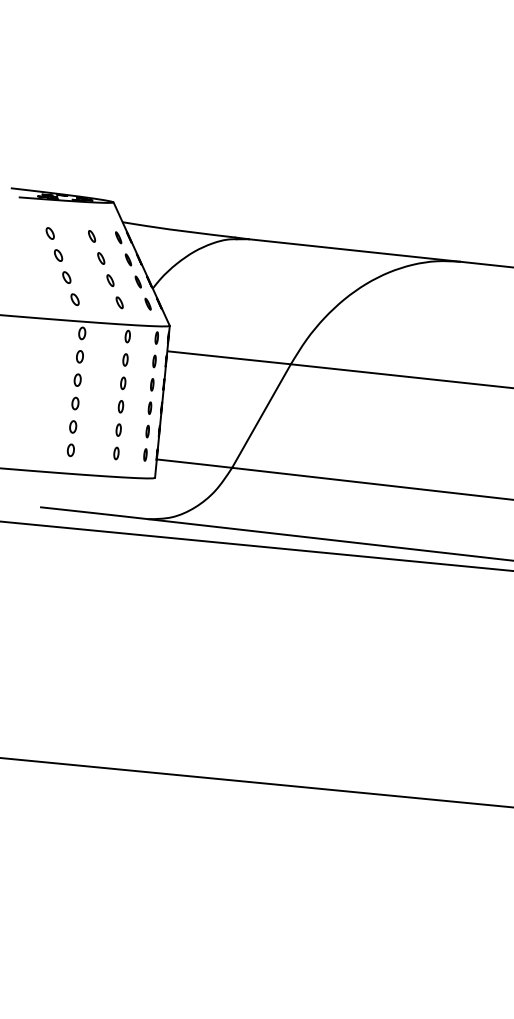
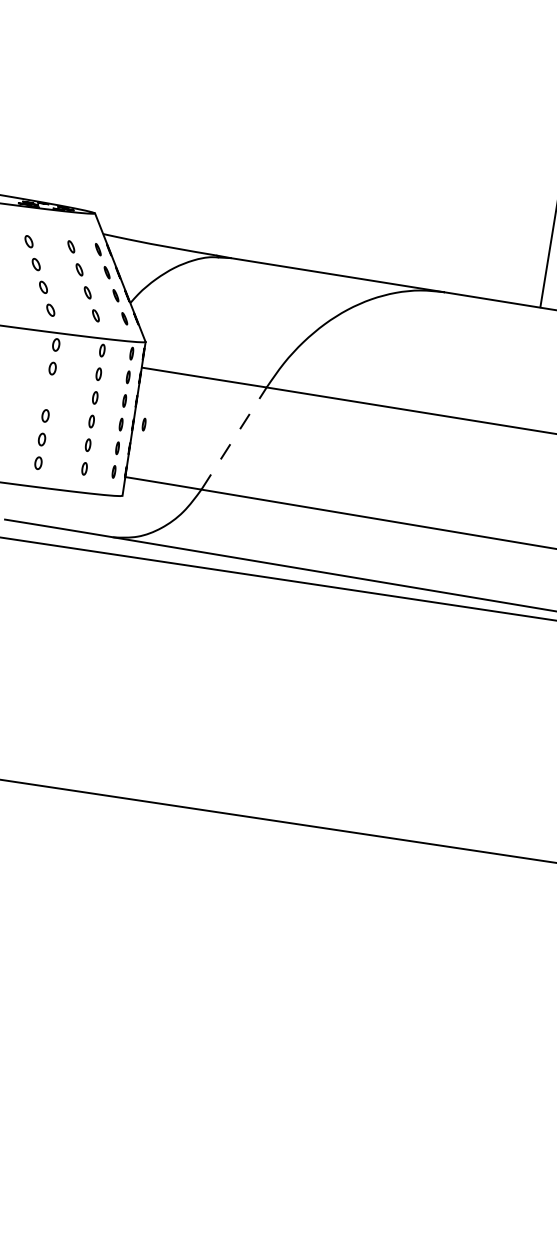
part: (78, 380) -> (49, 392), removed
part: (171, 406) -> (143, 424), added
line: (261, 416) -> (234, 438), solid -> dashed

